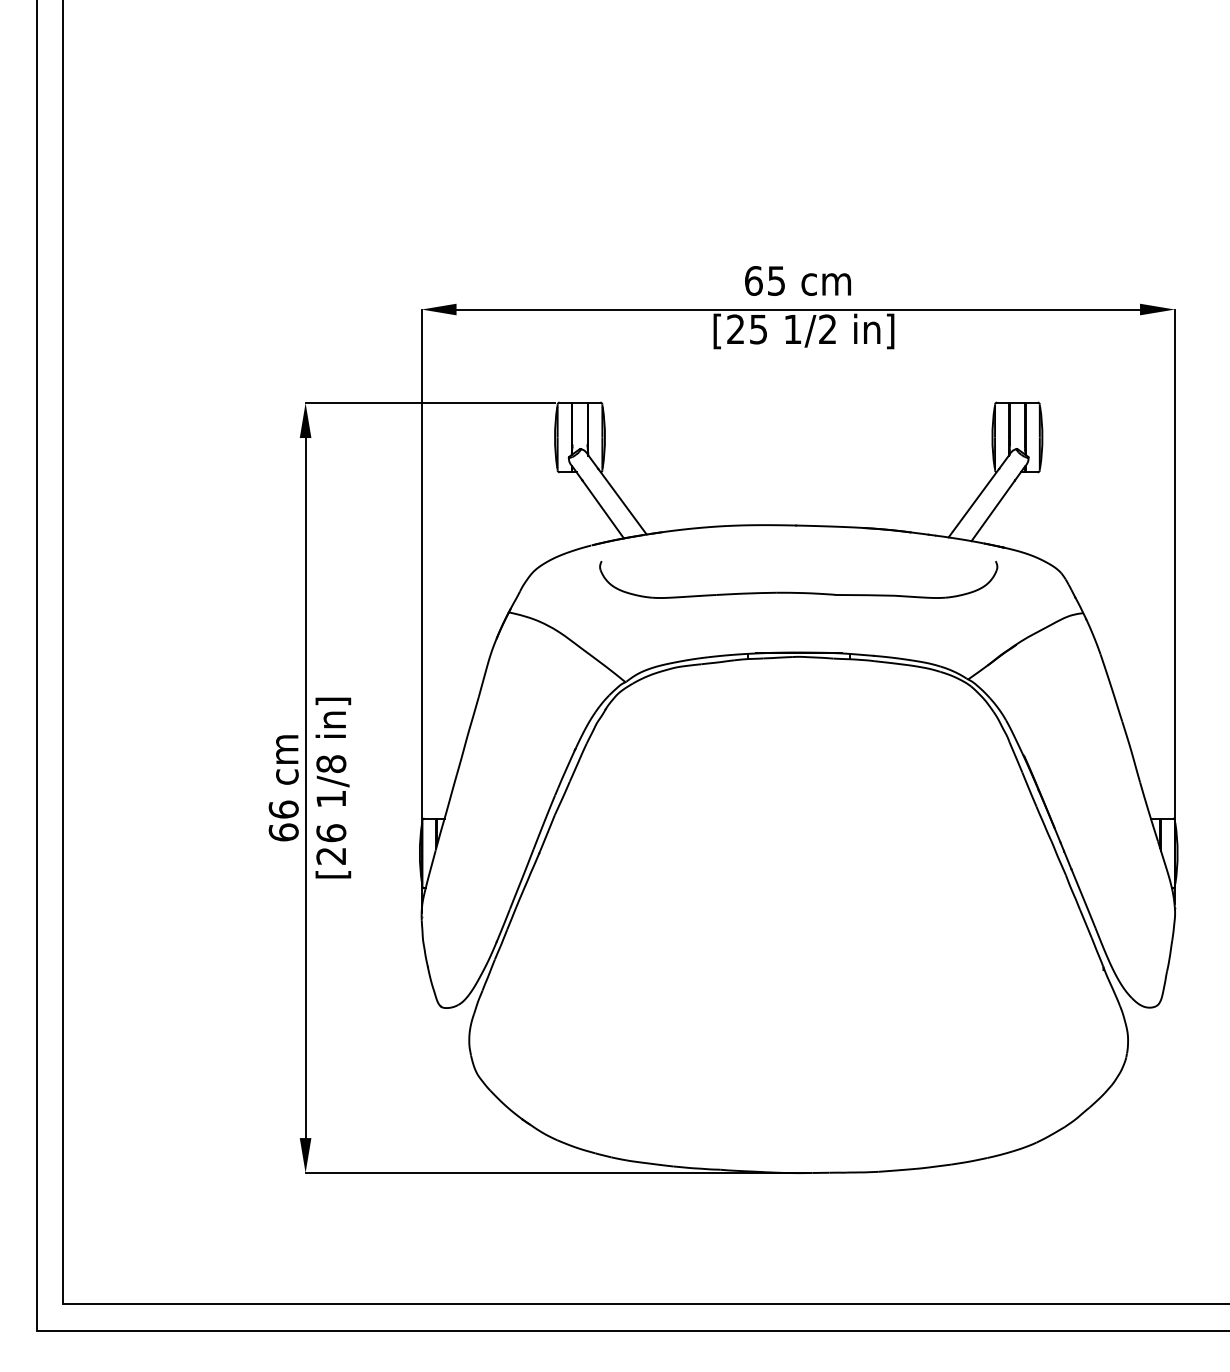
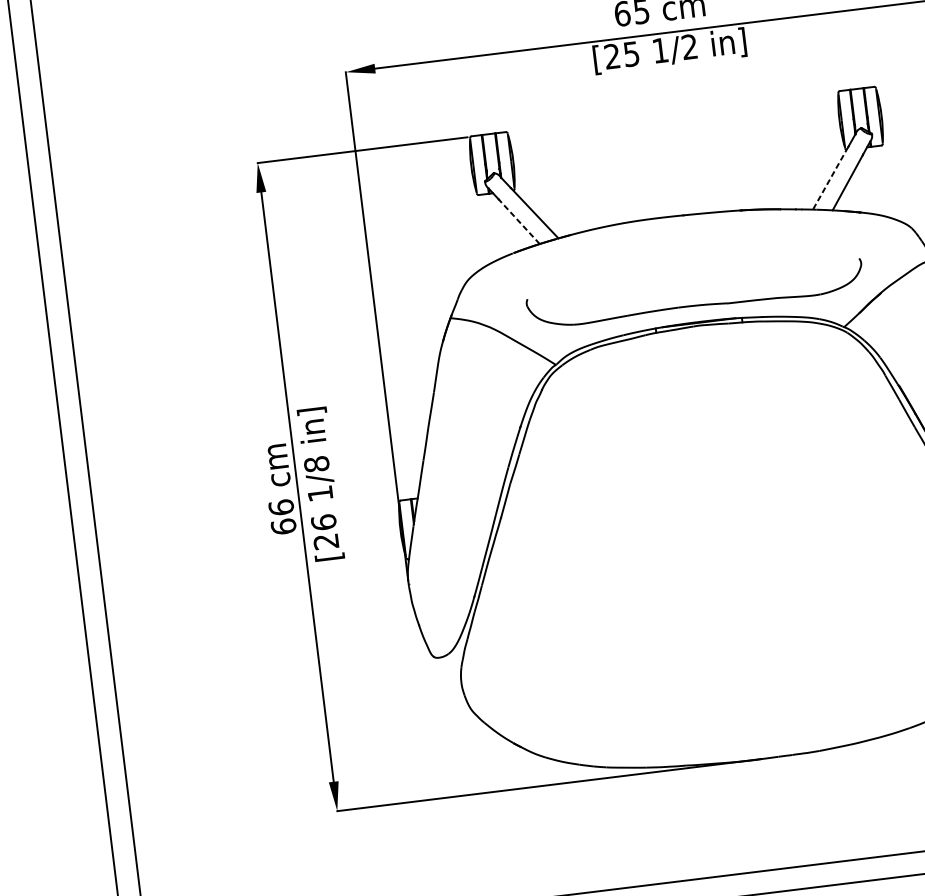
line: (973, 503) -> (830, 178), solid -> dashed
line: (603, 509) -> (519, 221), solid -> dashed
part: (798, 592) -> (696, 305), moved

